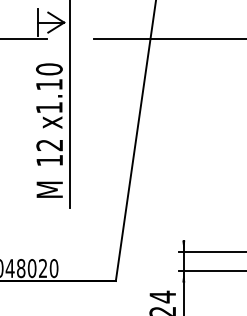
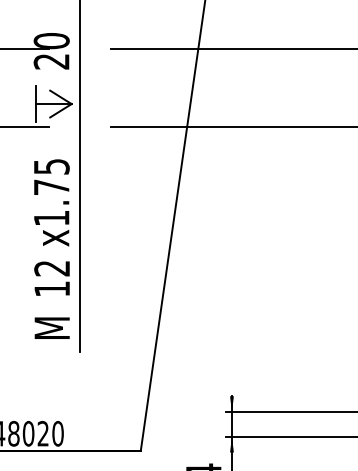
text: (49, 76) -> (51, 176), x1.10 -> x1.75

